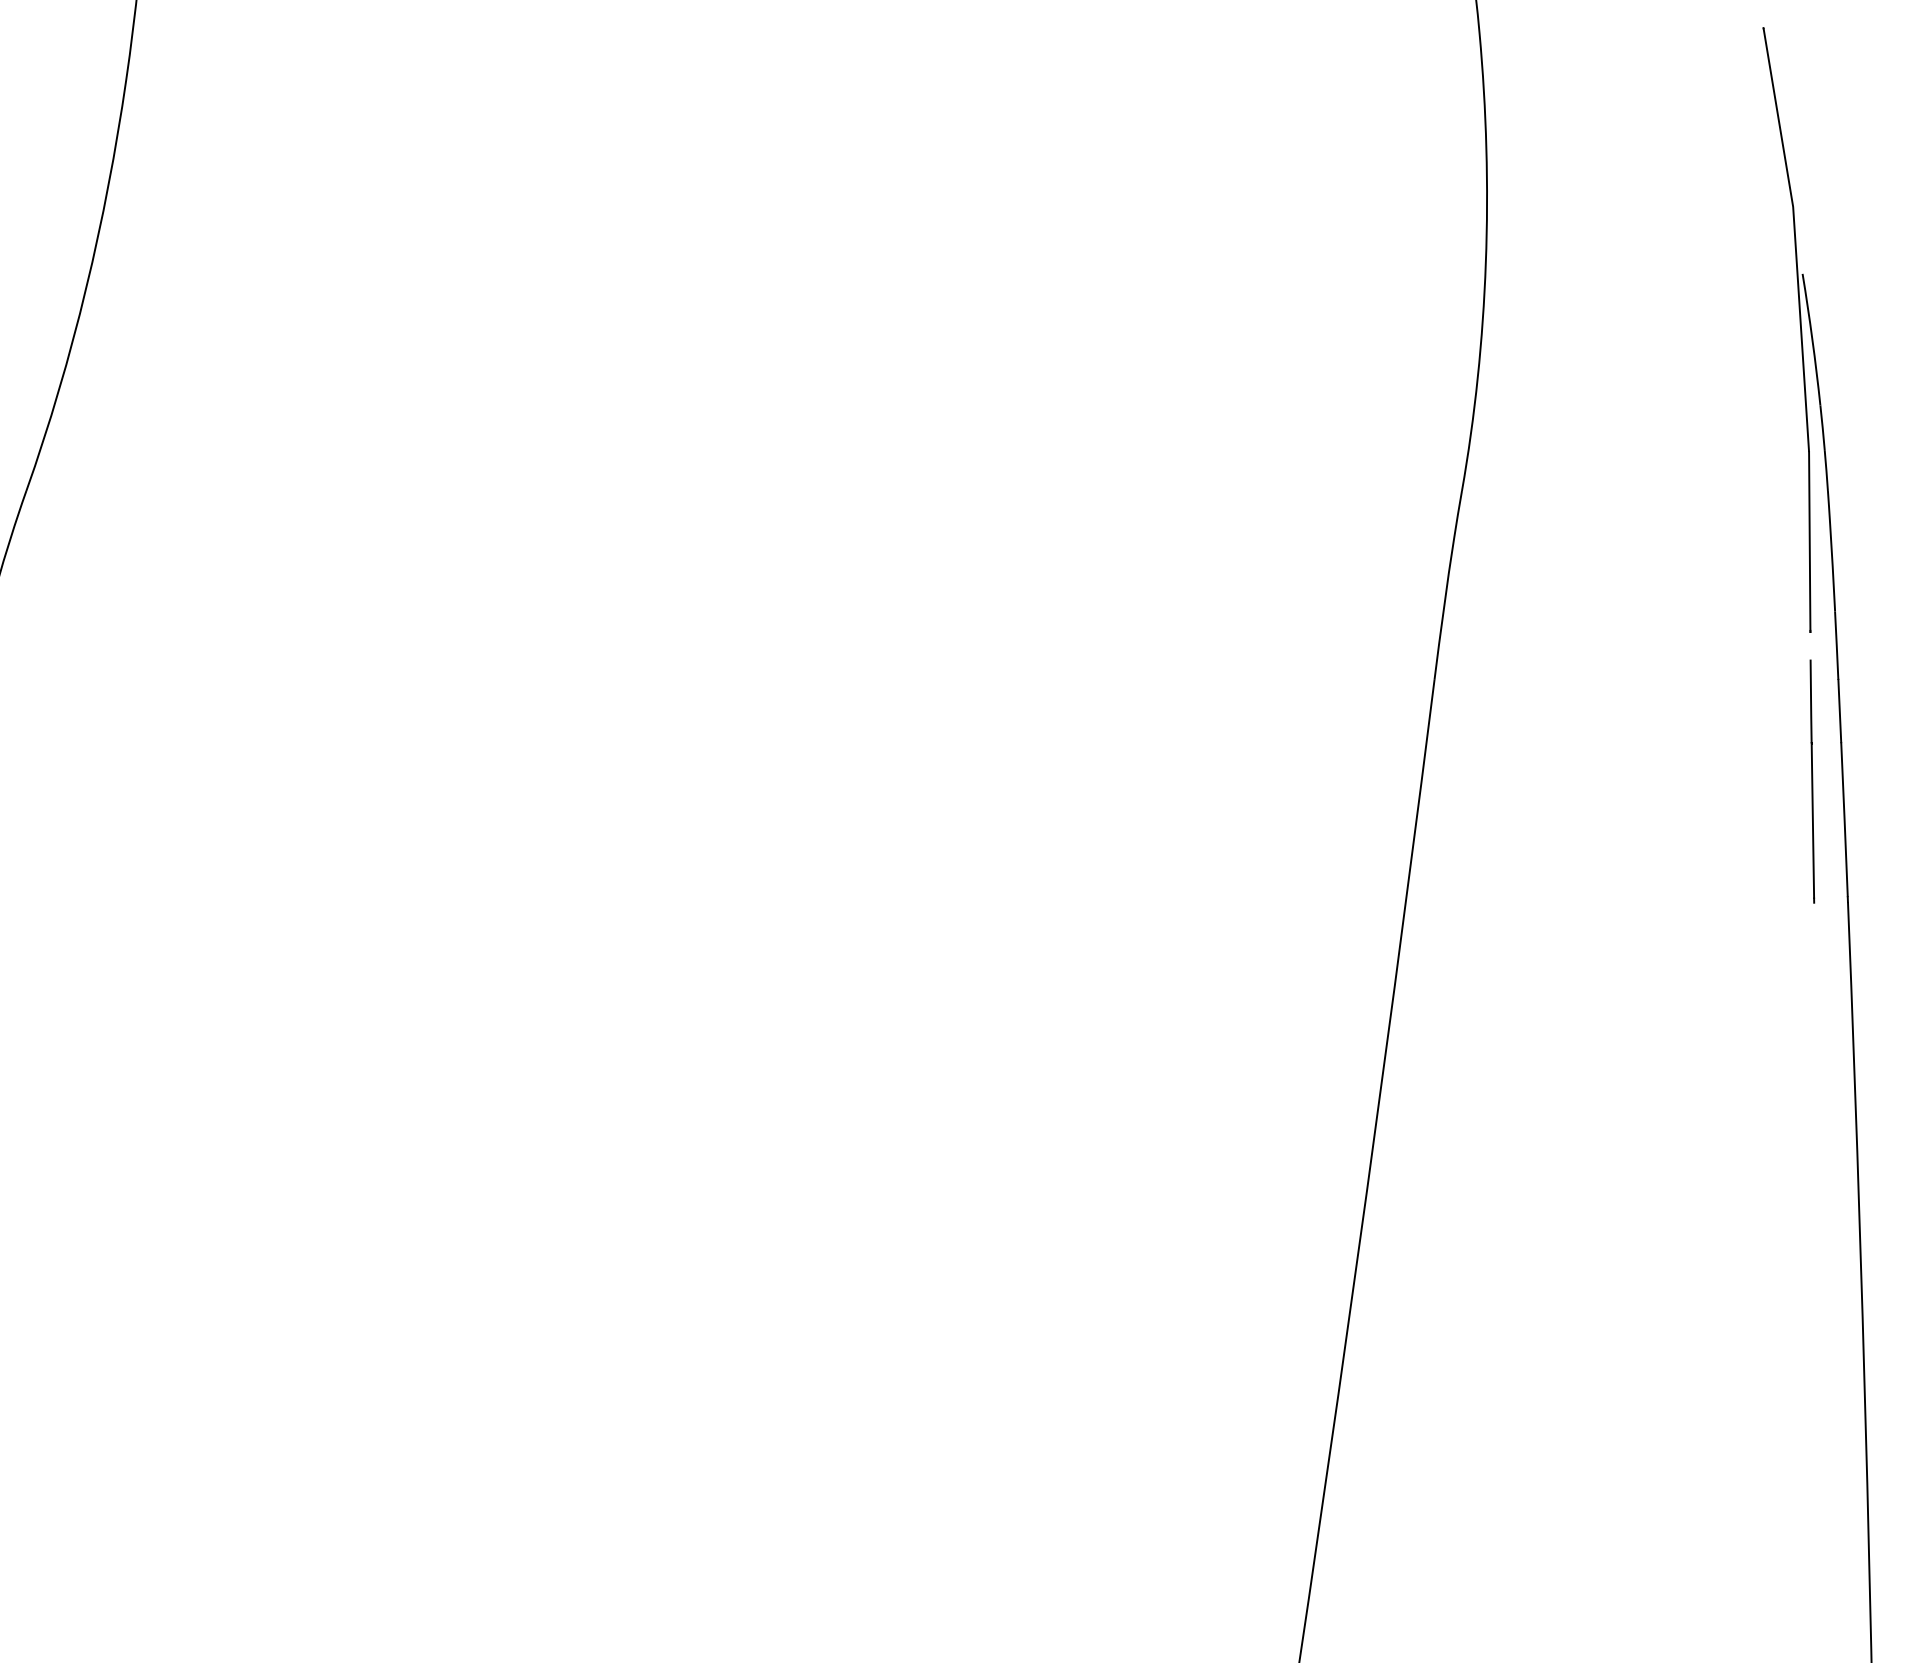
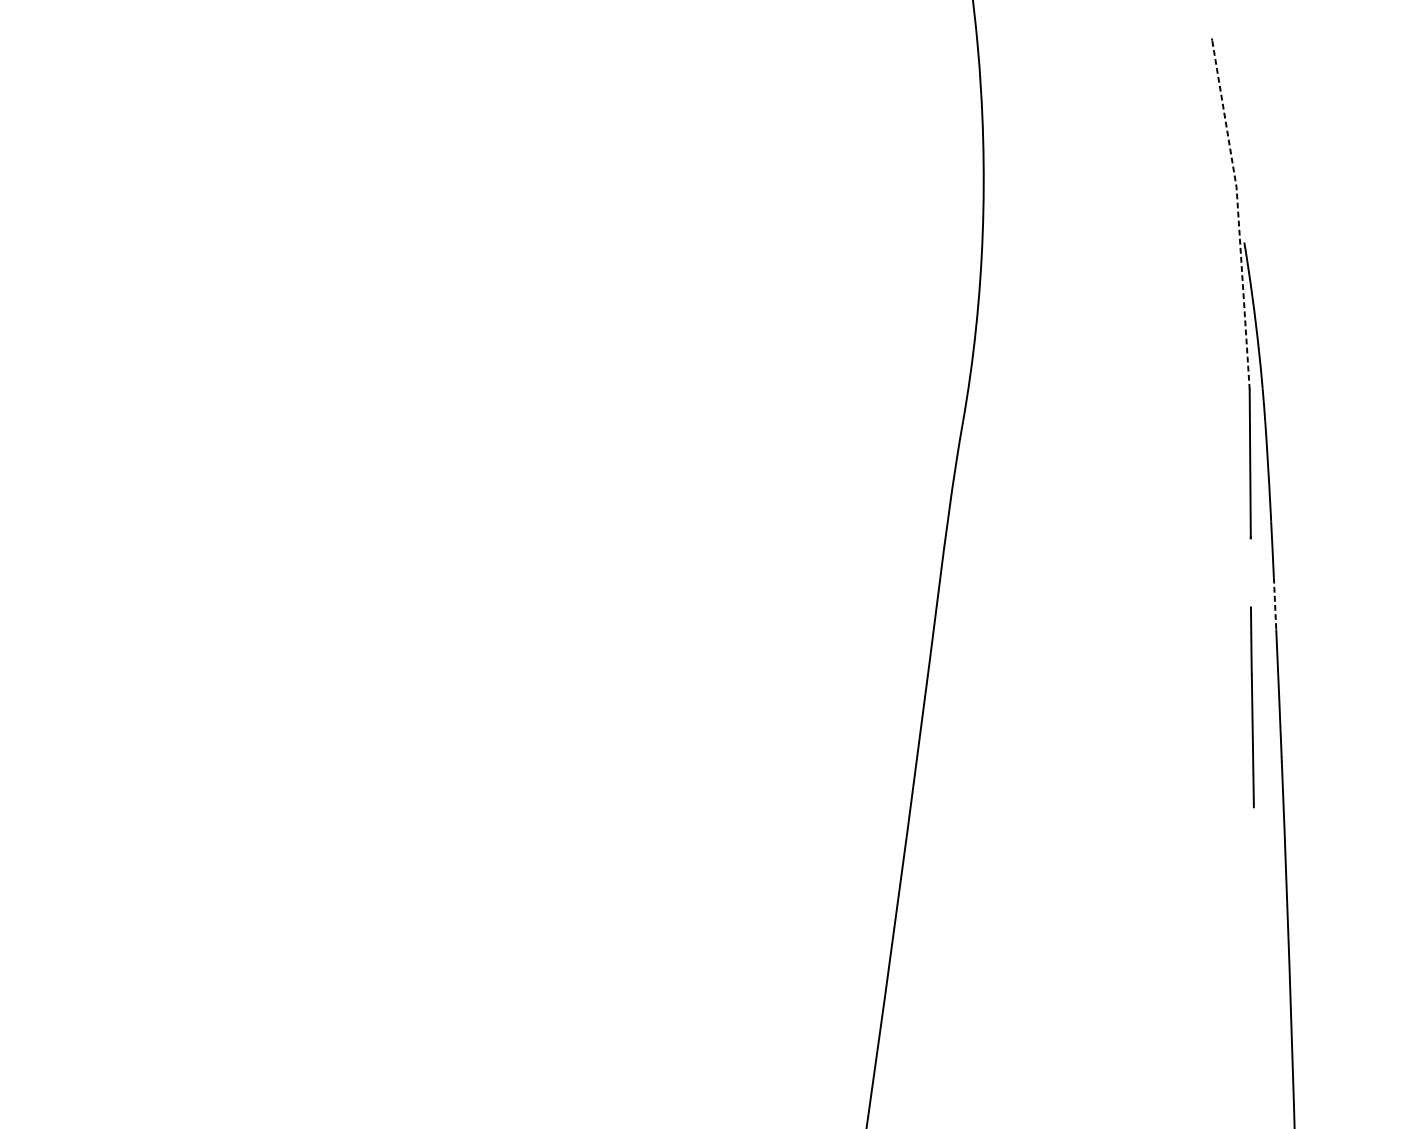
line: (1795, 237) -> (1238, 212), solid -> dashed
line: (1839, 711) -> (1274, 603), solid -> dashed
line: (1812, 781) -> (1252, 707), moved

